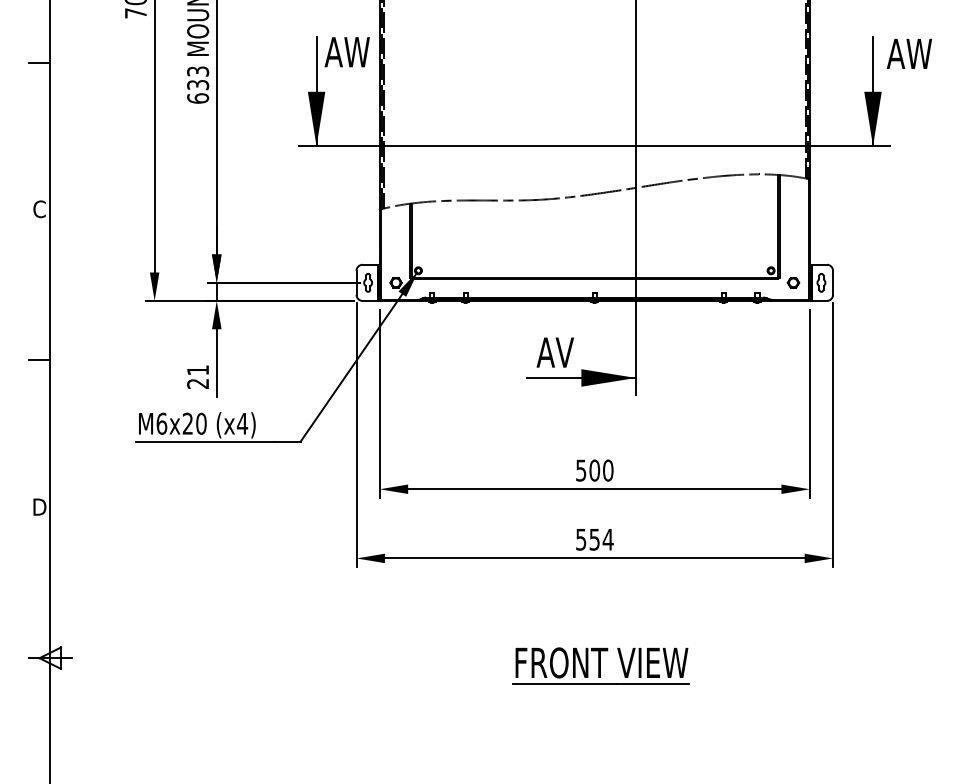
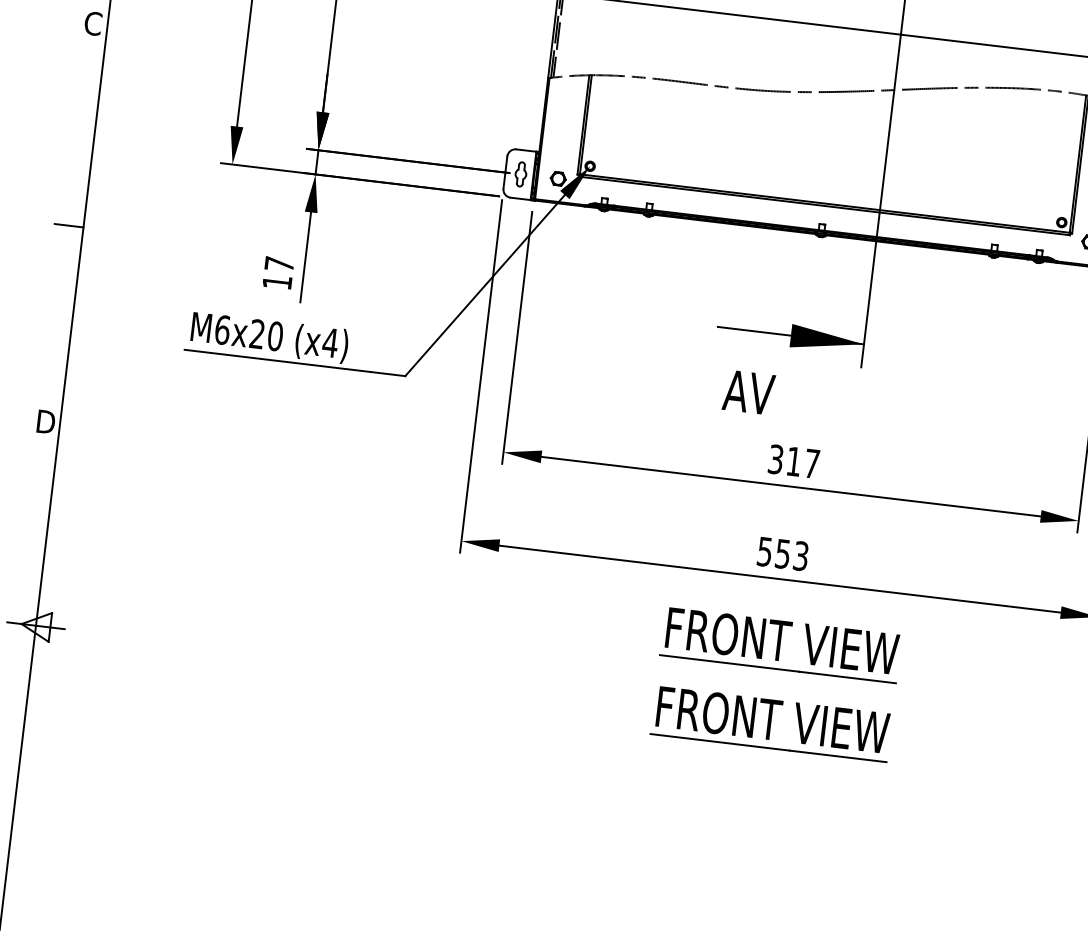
text: (554, 352) -> (747, 392), moved
text: (197, 376) -> (277, 272), 21 -> 17
text: (594, 470) -> (793, 461), 500 -> 317
text: (607, 539) -> (800, 555), 554 -> 553
part: (600, 606) -> (780, 644), added

